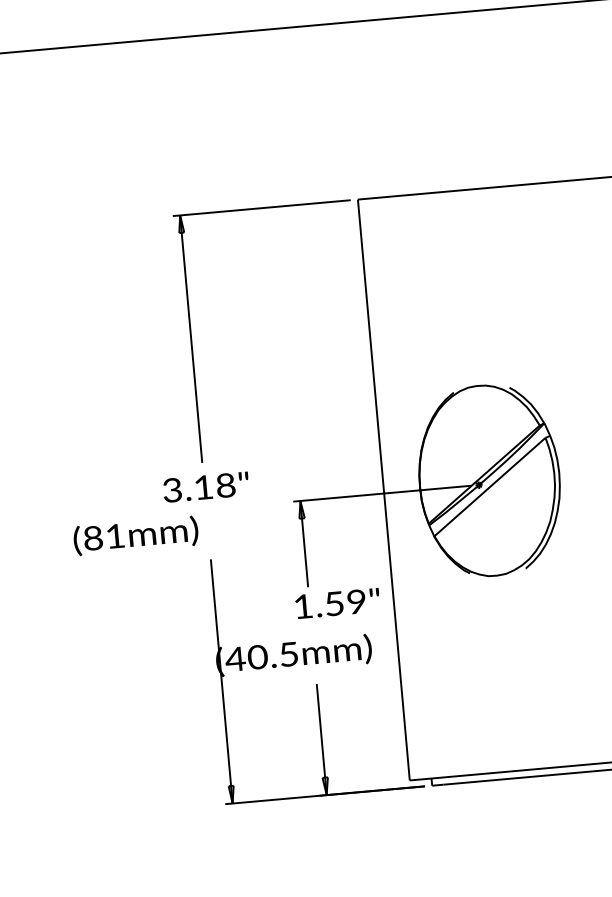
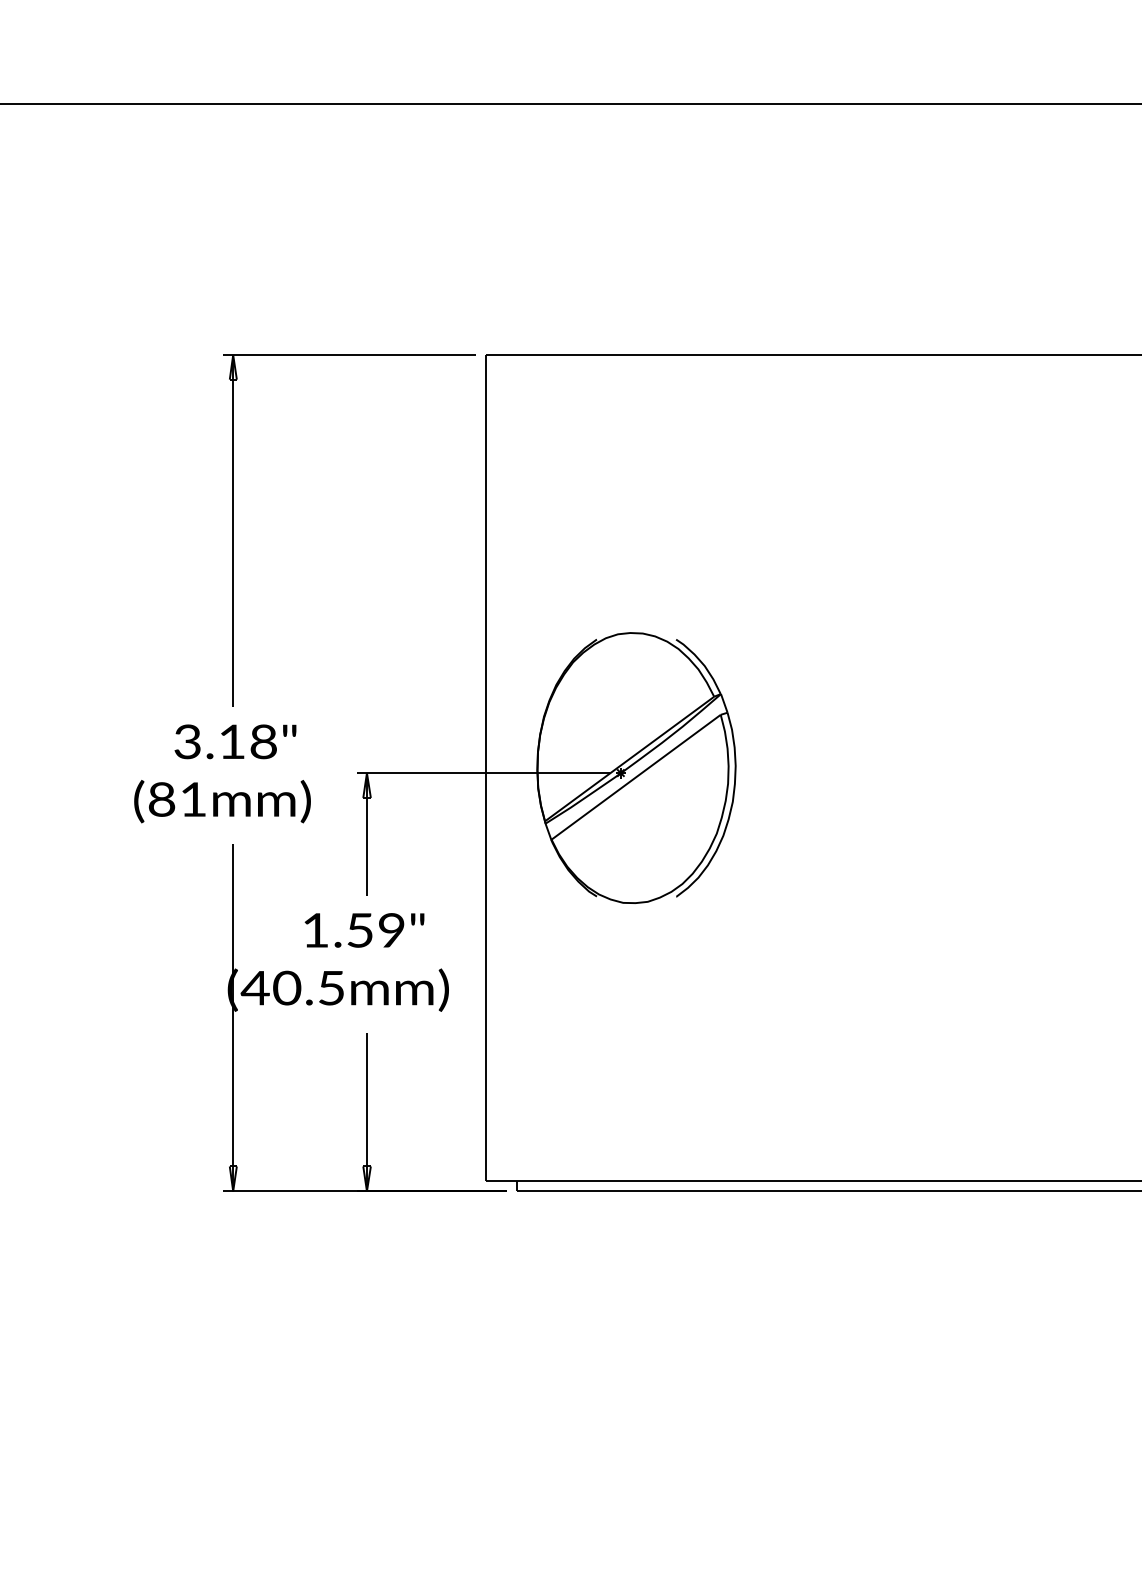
text: (135, 535) -> (222, 801), moved
text: (337, 603) -> (364, 930), moved

